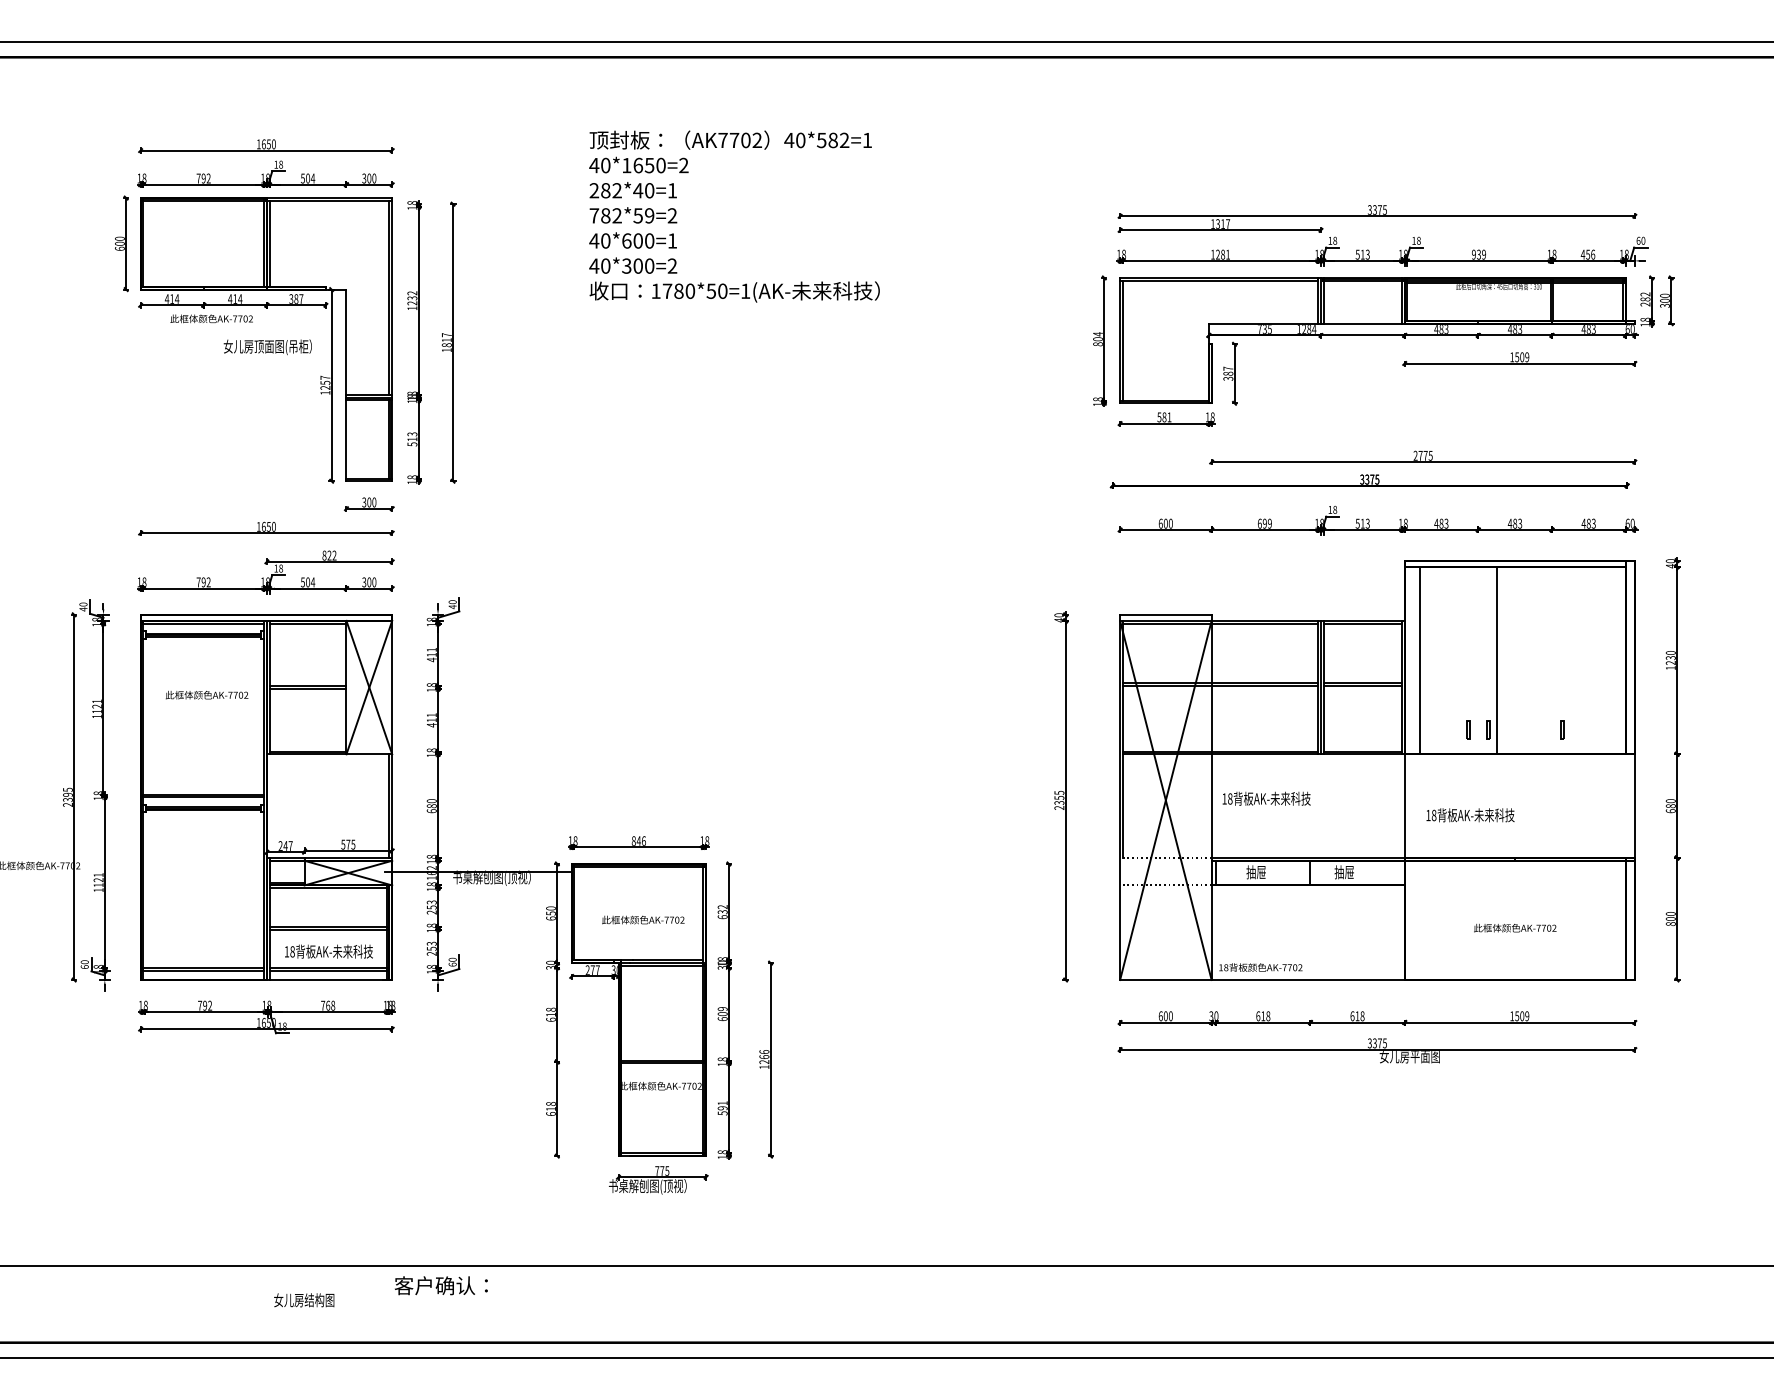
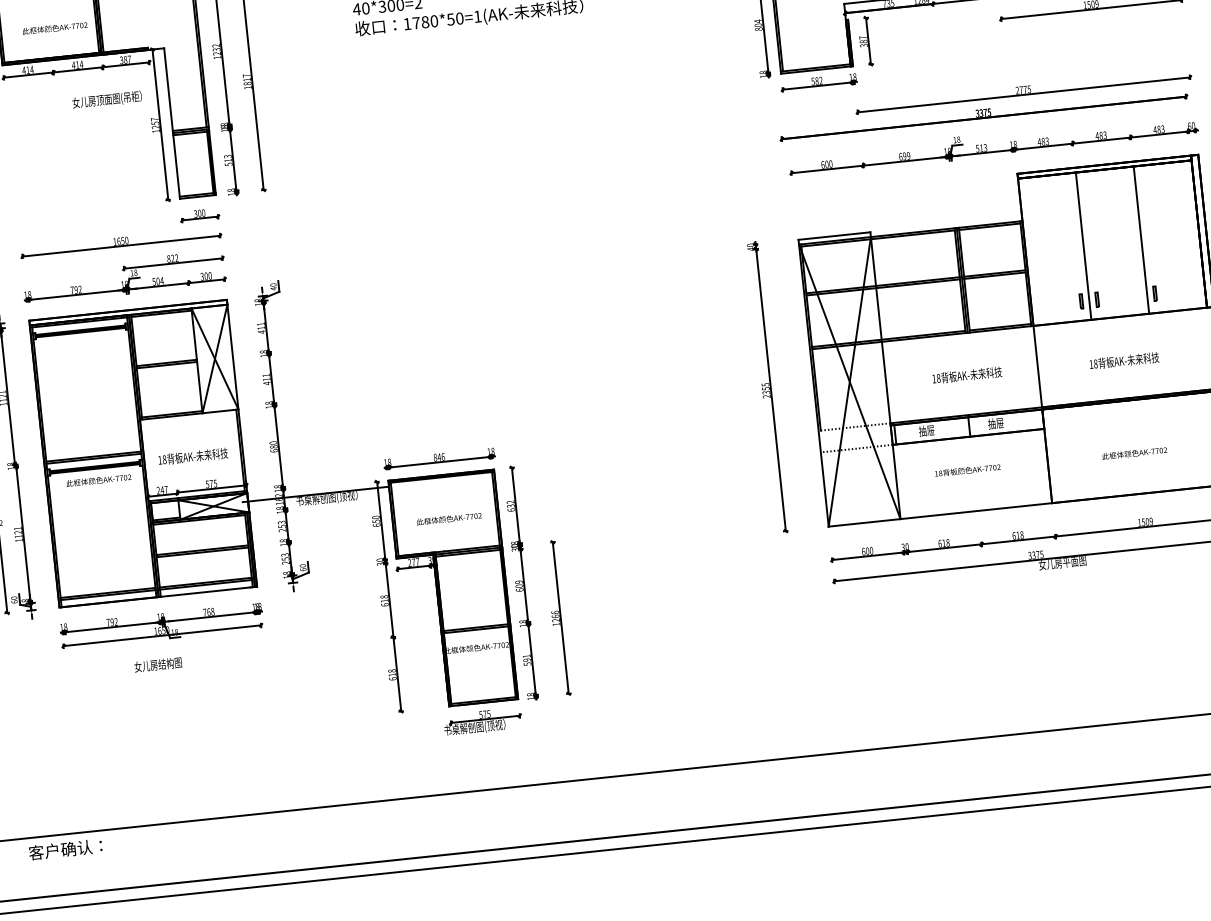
text: (211, 318) -> (54, 27), moved
text: (1169, 417) -> (821, 80), 581 -> 582
line: (1420, 660) -> (1083, 246), moved
line: (1497, 660) -> (1141, 240), moved
text: (207, 694) -> (99, 479), moved
text: (1266, 798) -> (967, 375), moved
text: (1470, 815) -> (1124, 360), moved
text: (328, 951) -> (192, 456), moved
text: (1260, 967) -> (967, 470), moved
text: (657, 1170) -> (481, 714), 775 -> 575
text: (441, 1285) -> (65, 849), moved
text: (304, 1300) -> (158, 664), moved

